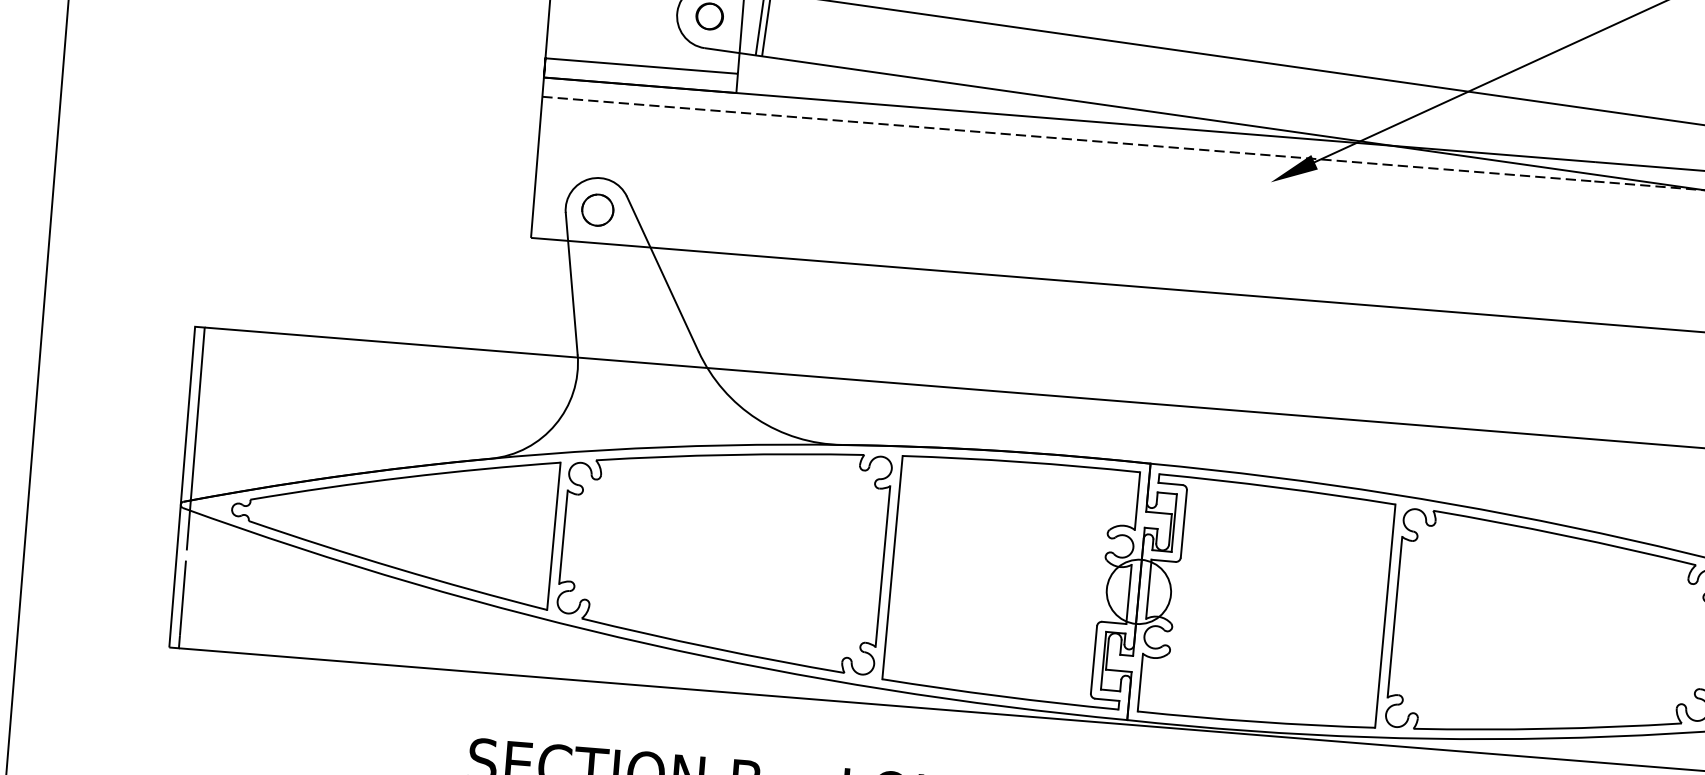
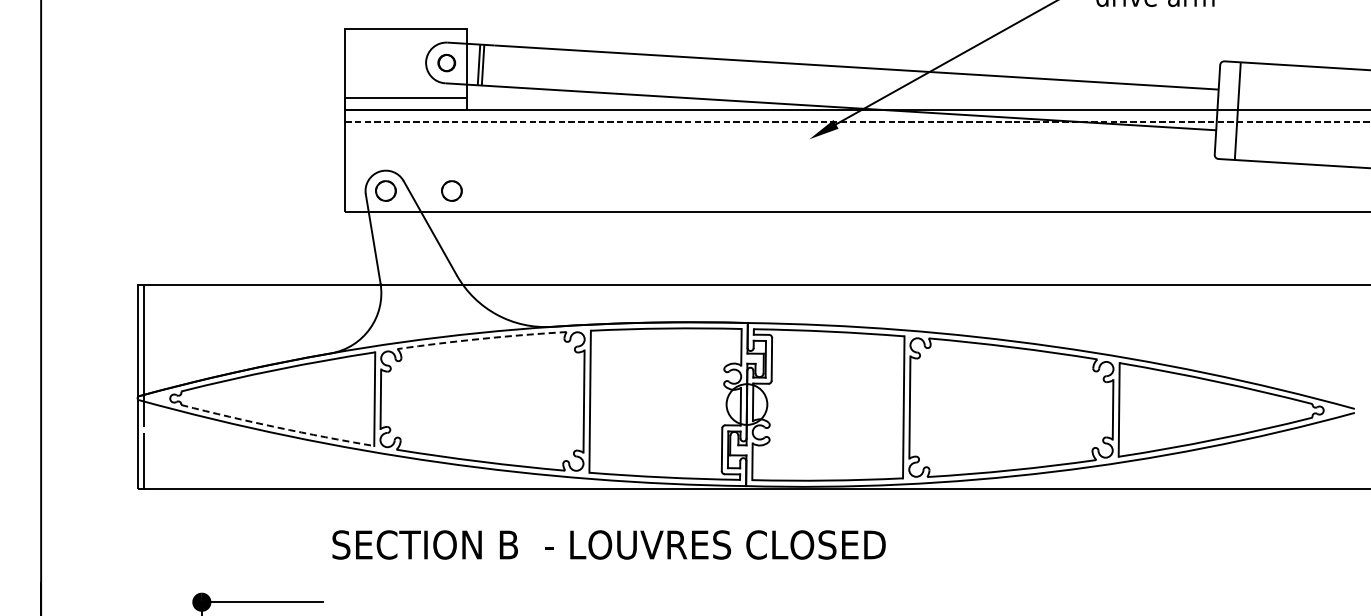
circle: (701, 217) -> (451, 190), added
arc: (729, 454) -> (481, 338), solid -> dashed
arc: (397, 568) -> (277, 427), solid -> dashed

